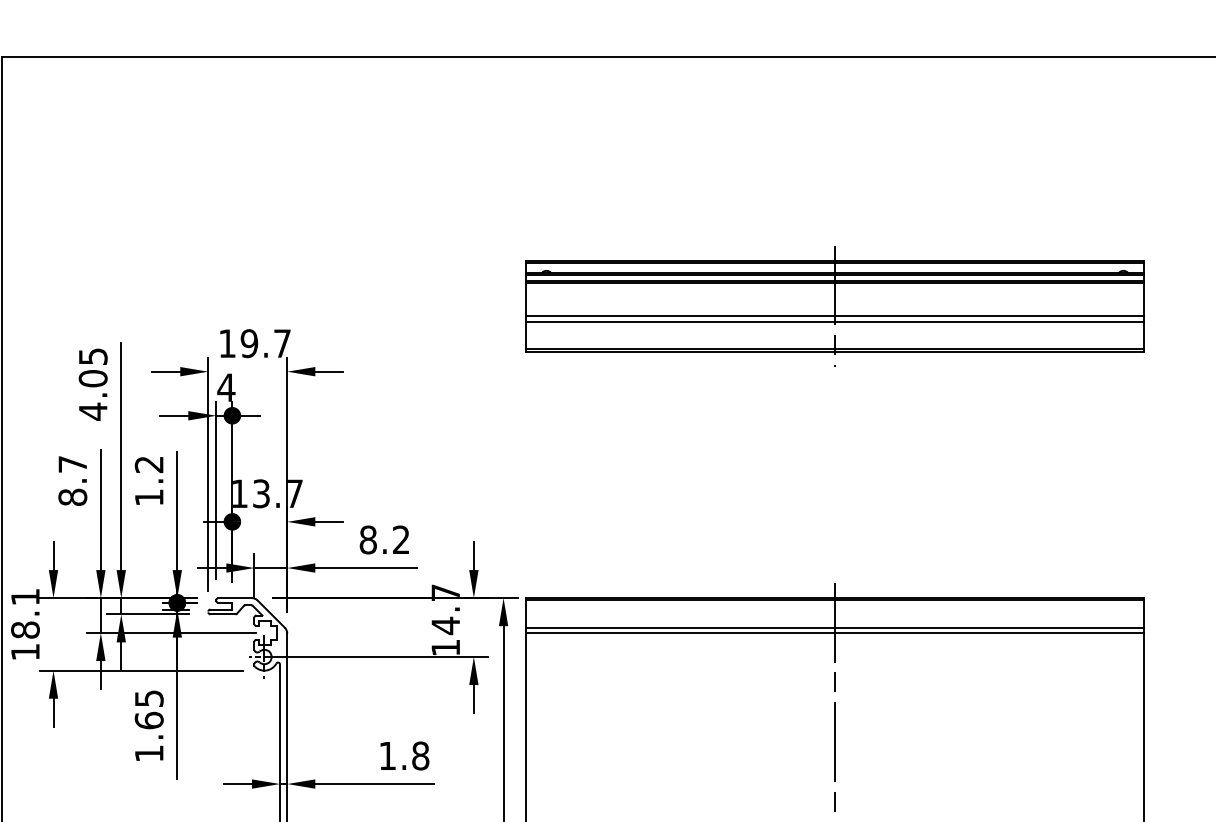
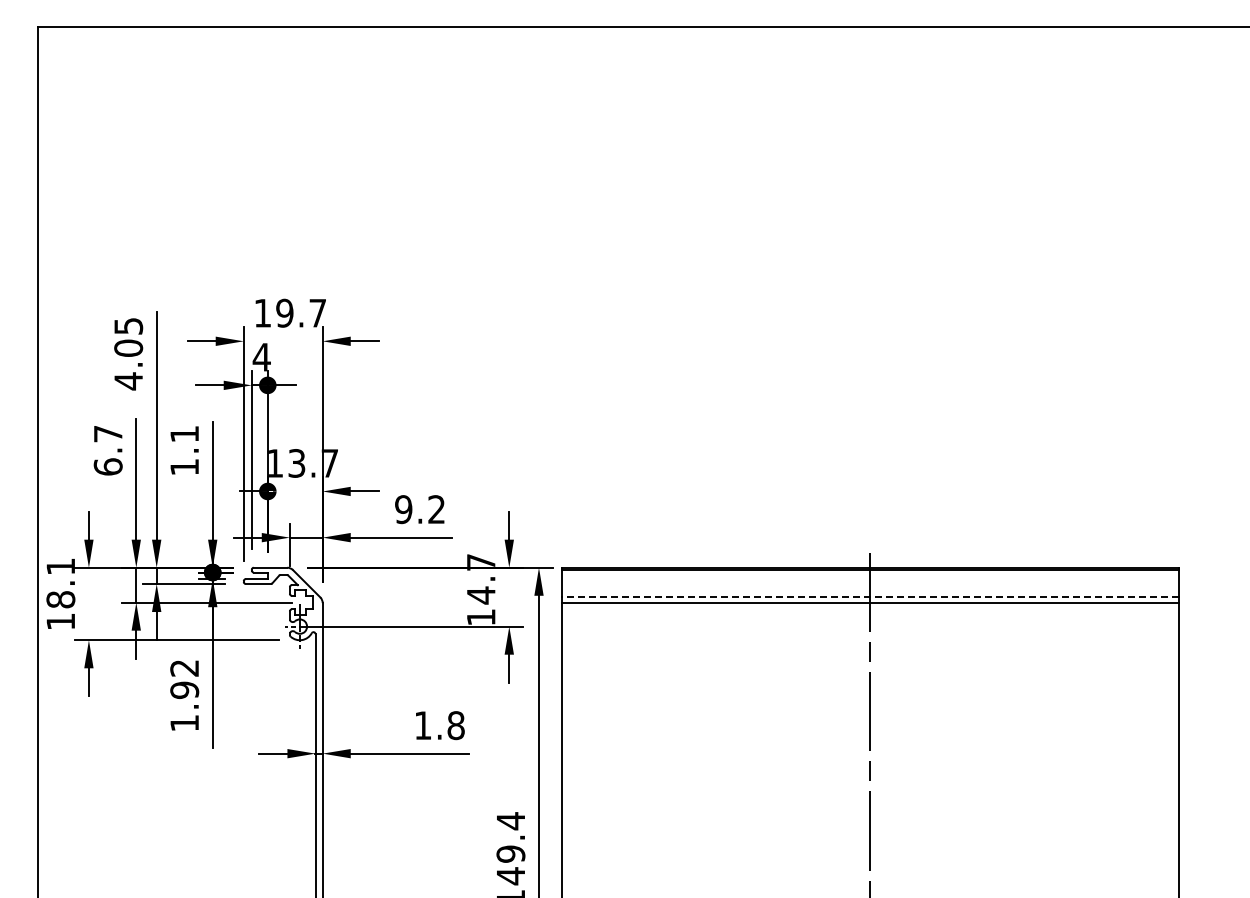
part: (835, 305) -> (870, 275), removed
text: (149, 464) -> (184, 434), 1.2 -> 1.1
text: (72, 496) -> (107, 466), 8.7 -> 6.7
text: (368, 539) -> (403, 509), 8.2 -> 9.2
line: (835, 627) -> (870, 597), solid -> dashed
text: (149, 709) -> (184, 679), 1.65 -> 1.92

